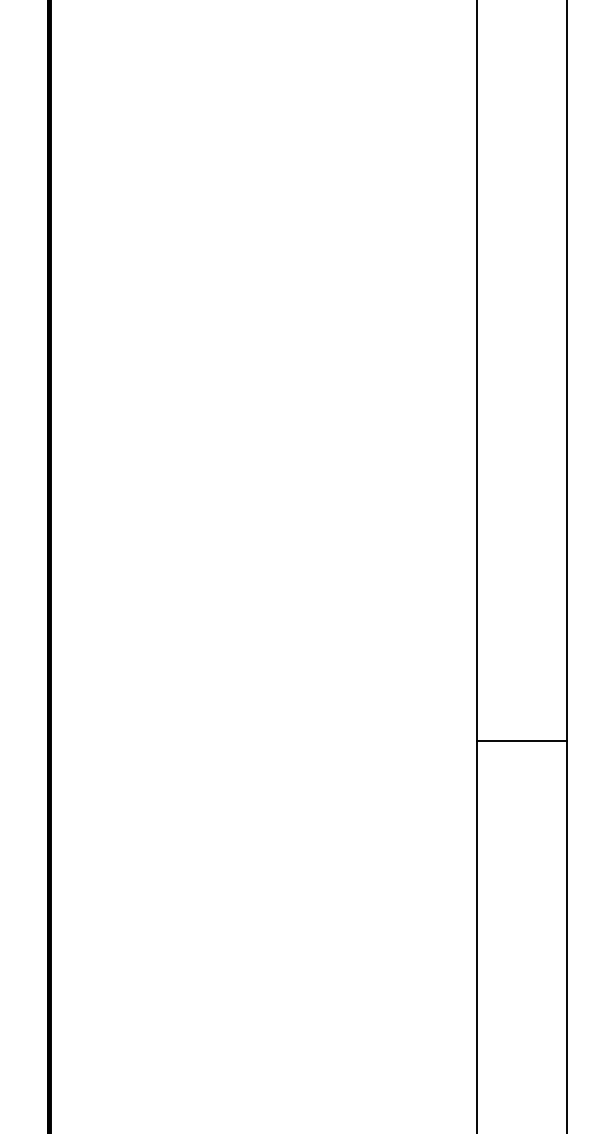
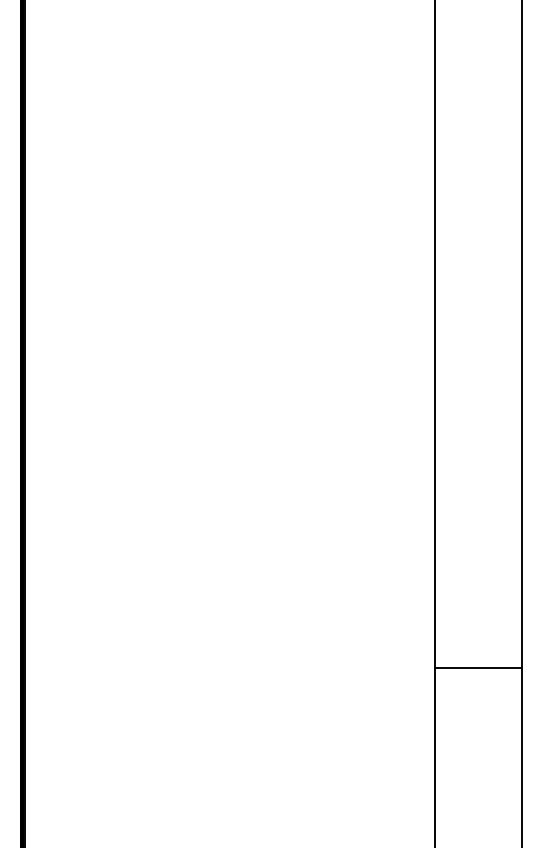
line: (522, 741) -> (479, 668), moved

